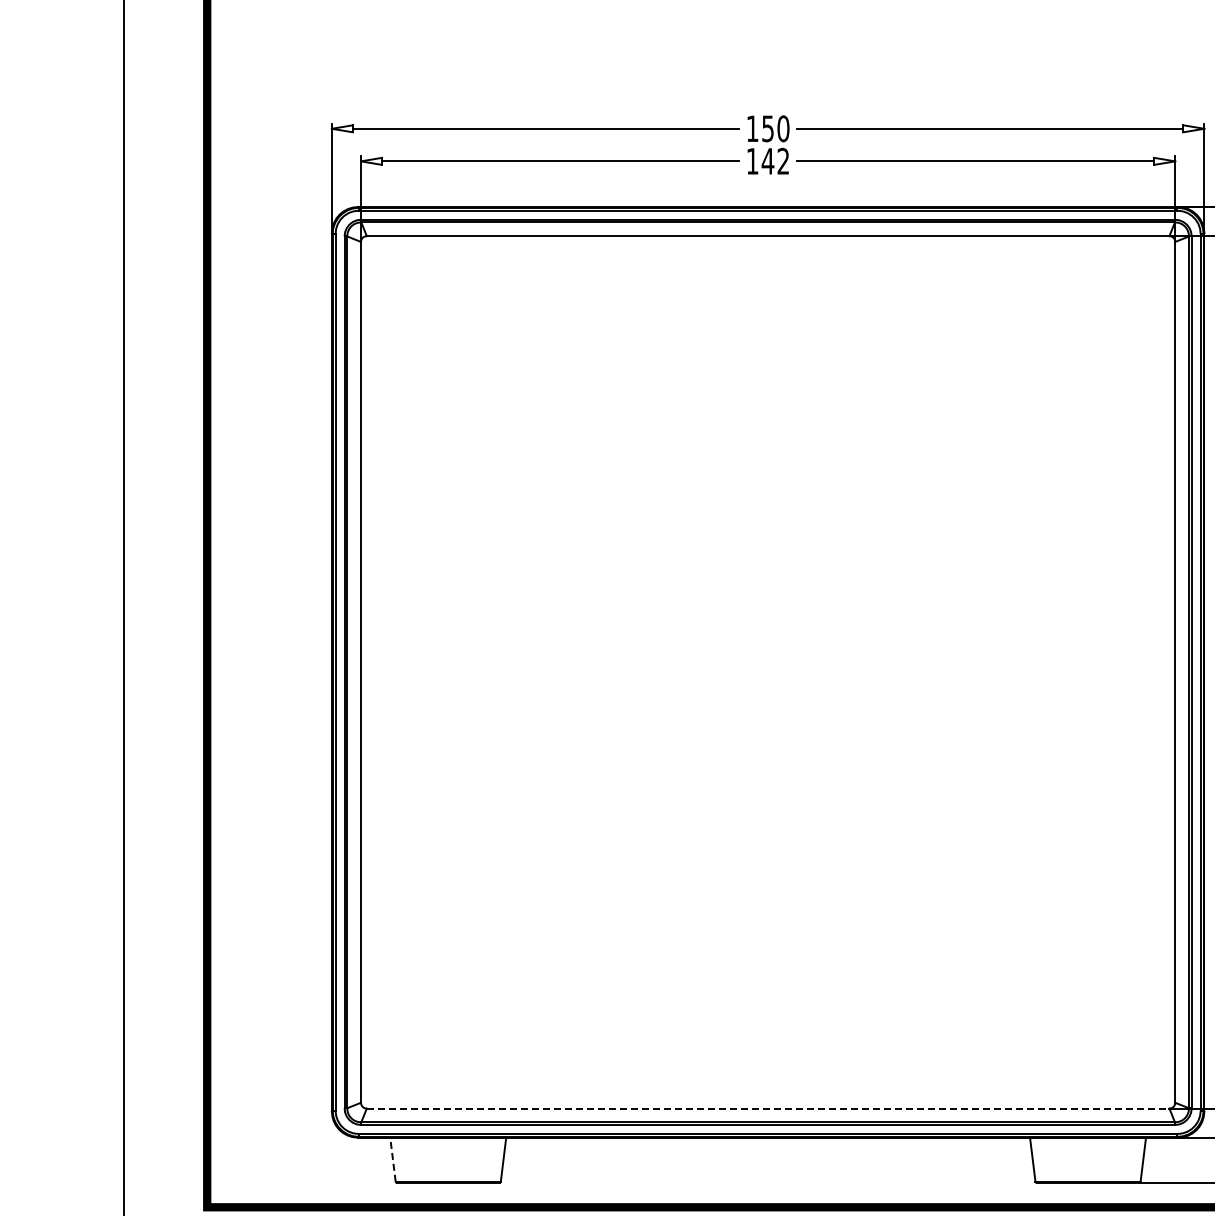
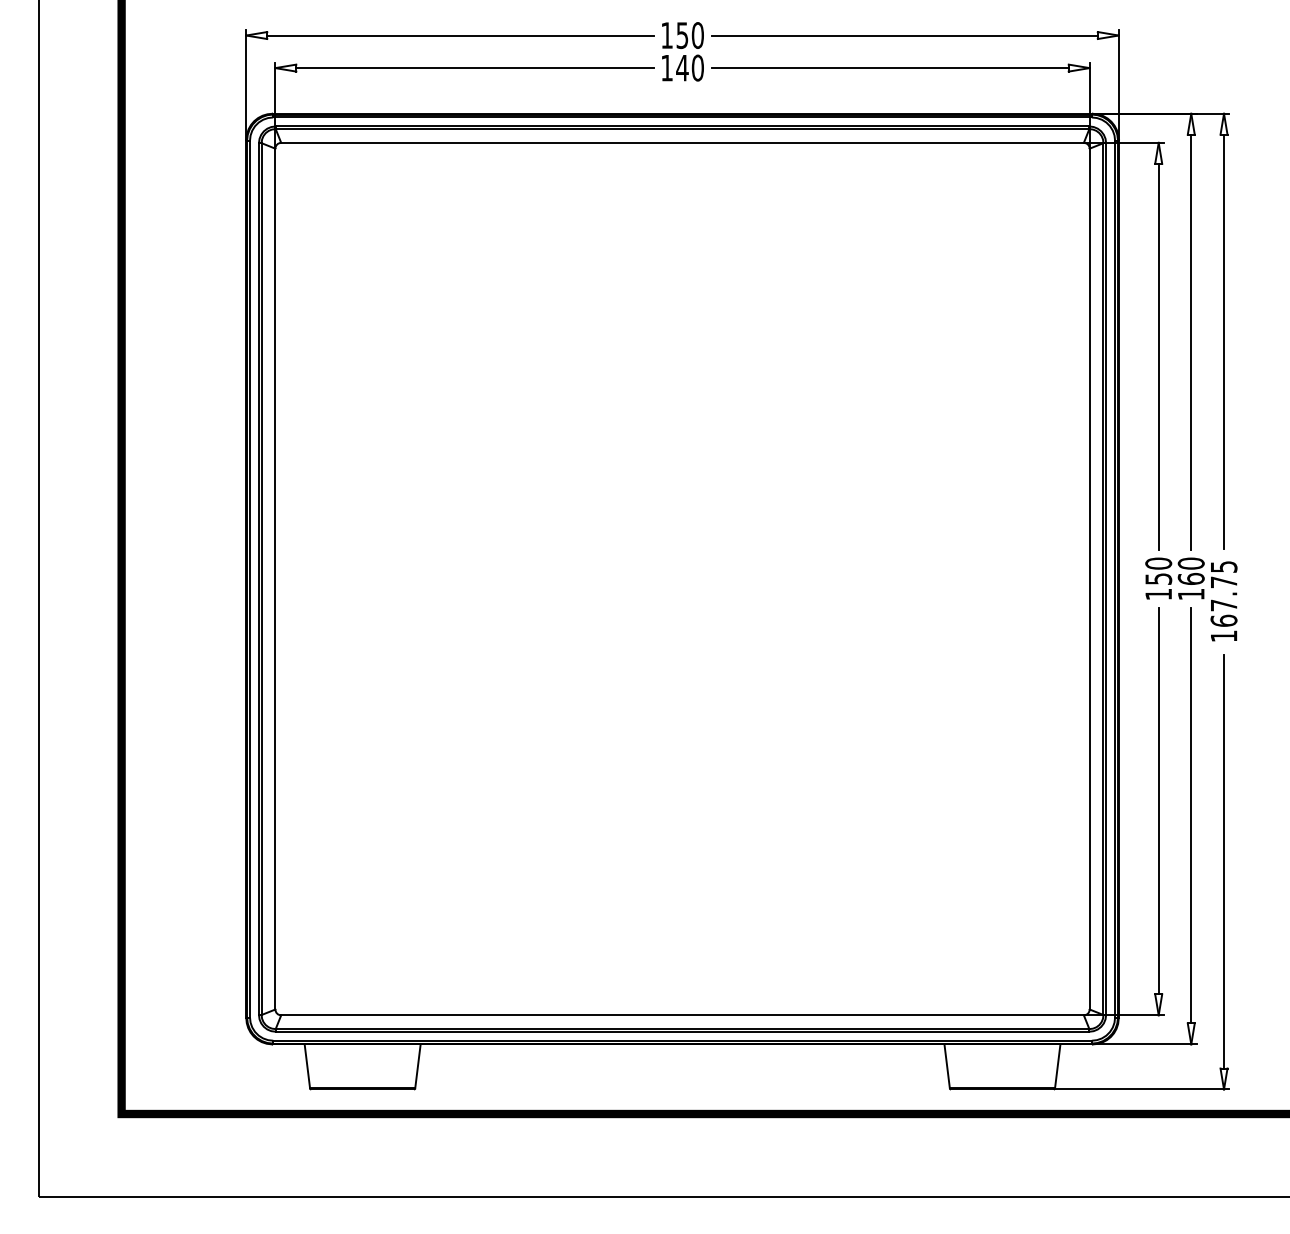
text: (783, 160) -> (697, 67), 142 -> 140
line: (769, 1108) -> (683, 1015), dashed -> solid
line: (393, 1158) -> (307, 1065), dashed -> solid

